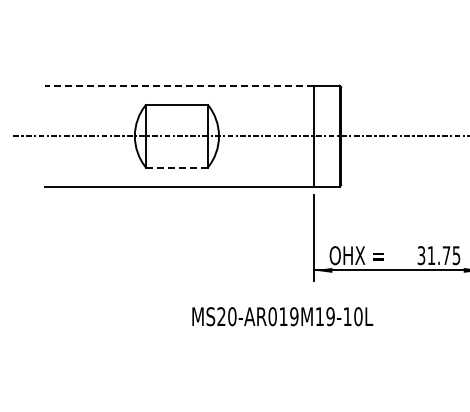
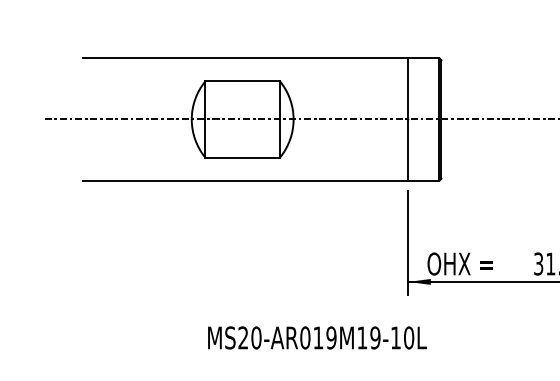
line: (179, 85) -> (245, 58), dashed -> solid
line: (176, 167) -> (242, 157), dashed -> solid
text: (282, 316) -> (317, 337), moved

